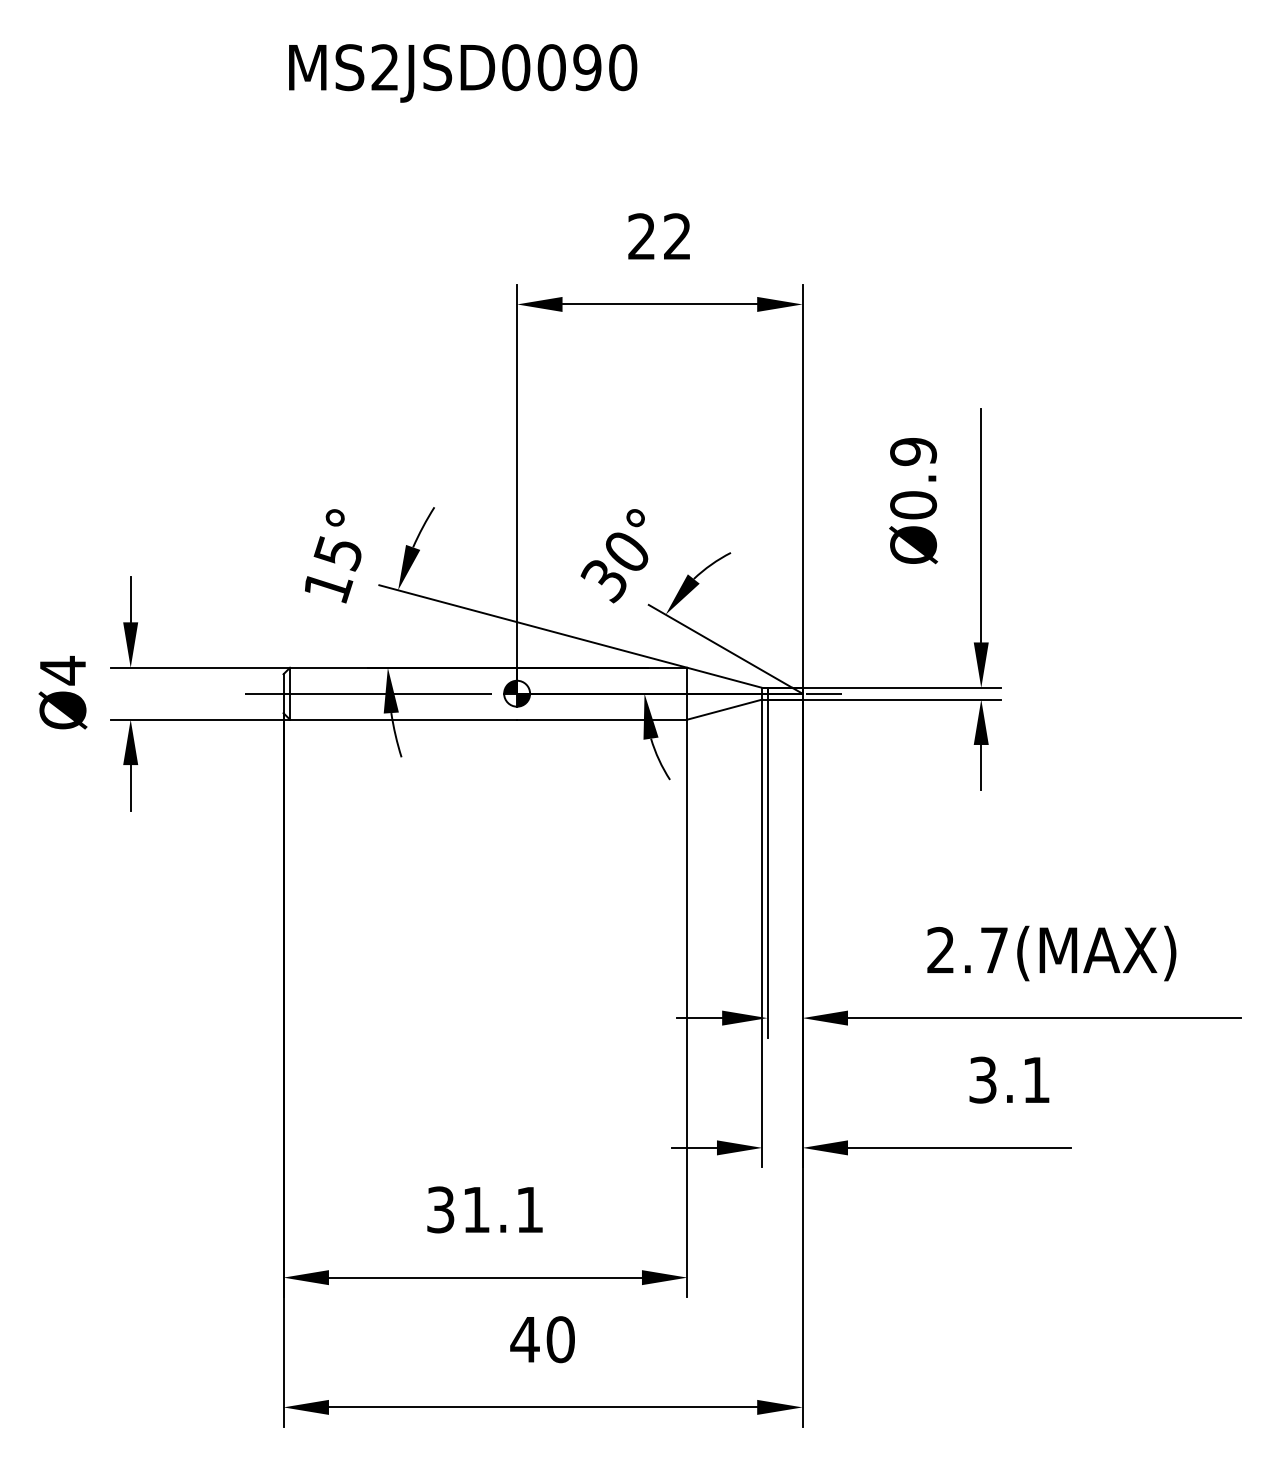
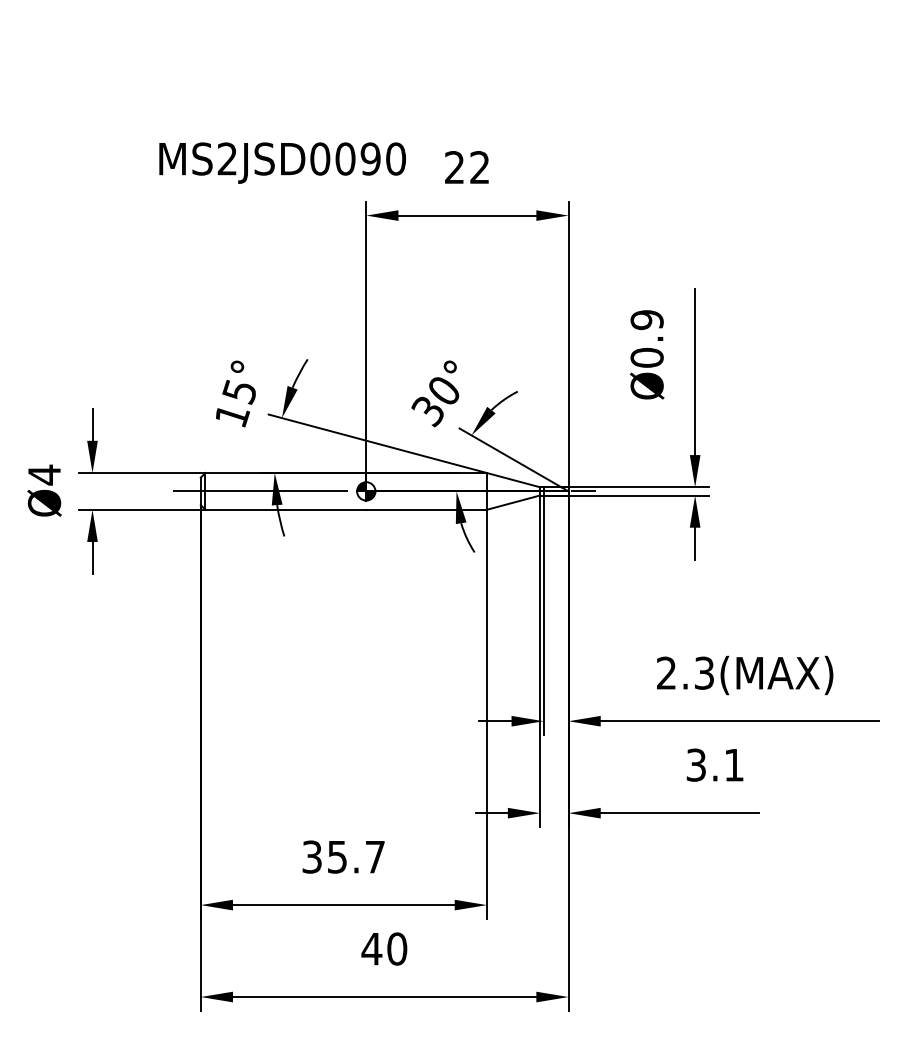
text: (463, 73) -> (282, 163), moved
text: (994, 949) -> (704, 672), 2.7(MAX) -> 2.3(MAX)
text: (502, 1210) -> (355, 857), 31.1 -> 35.7

